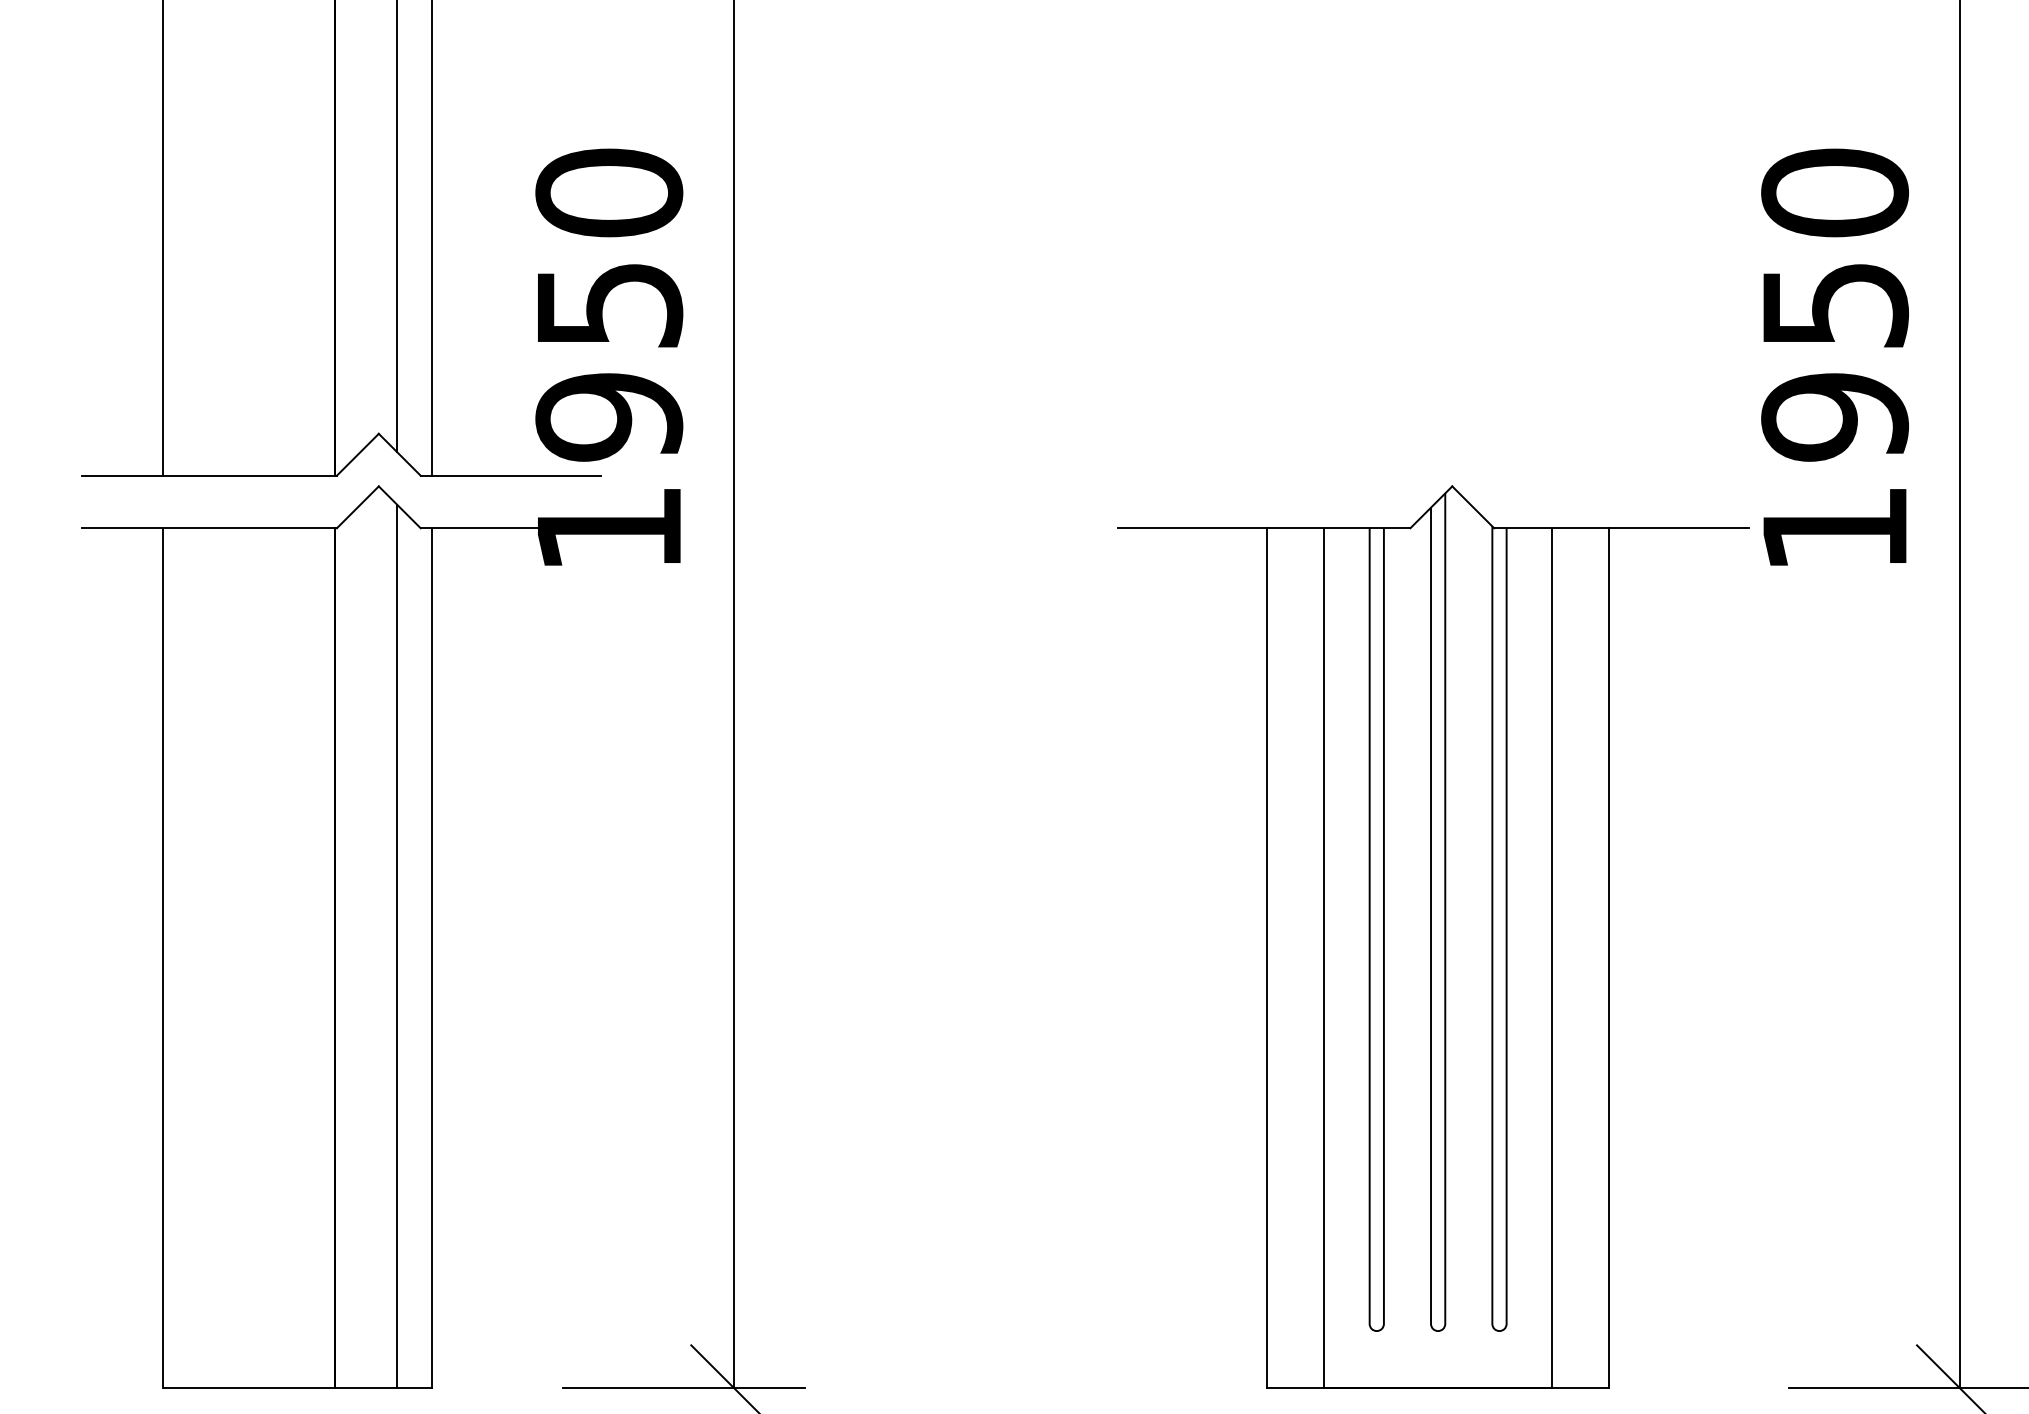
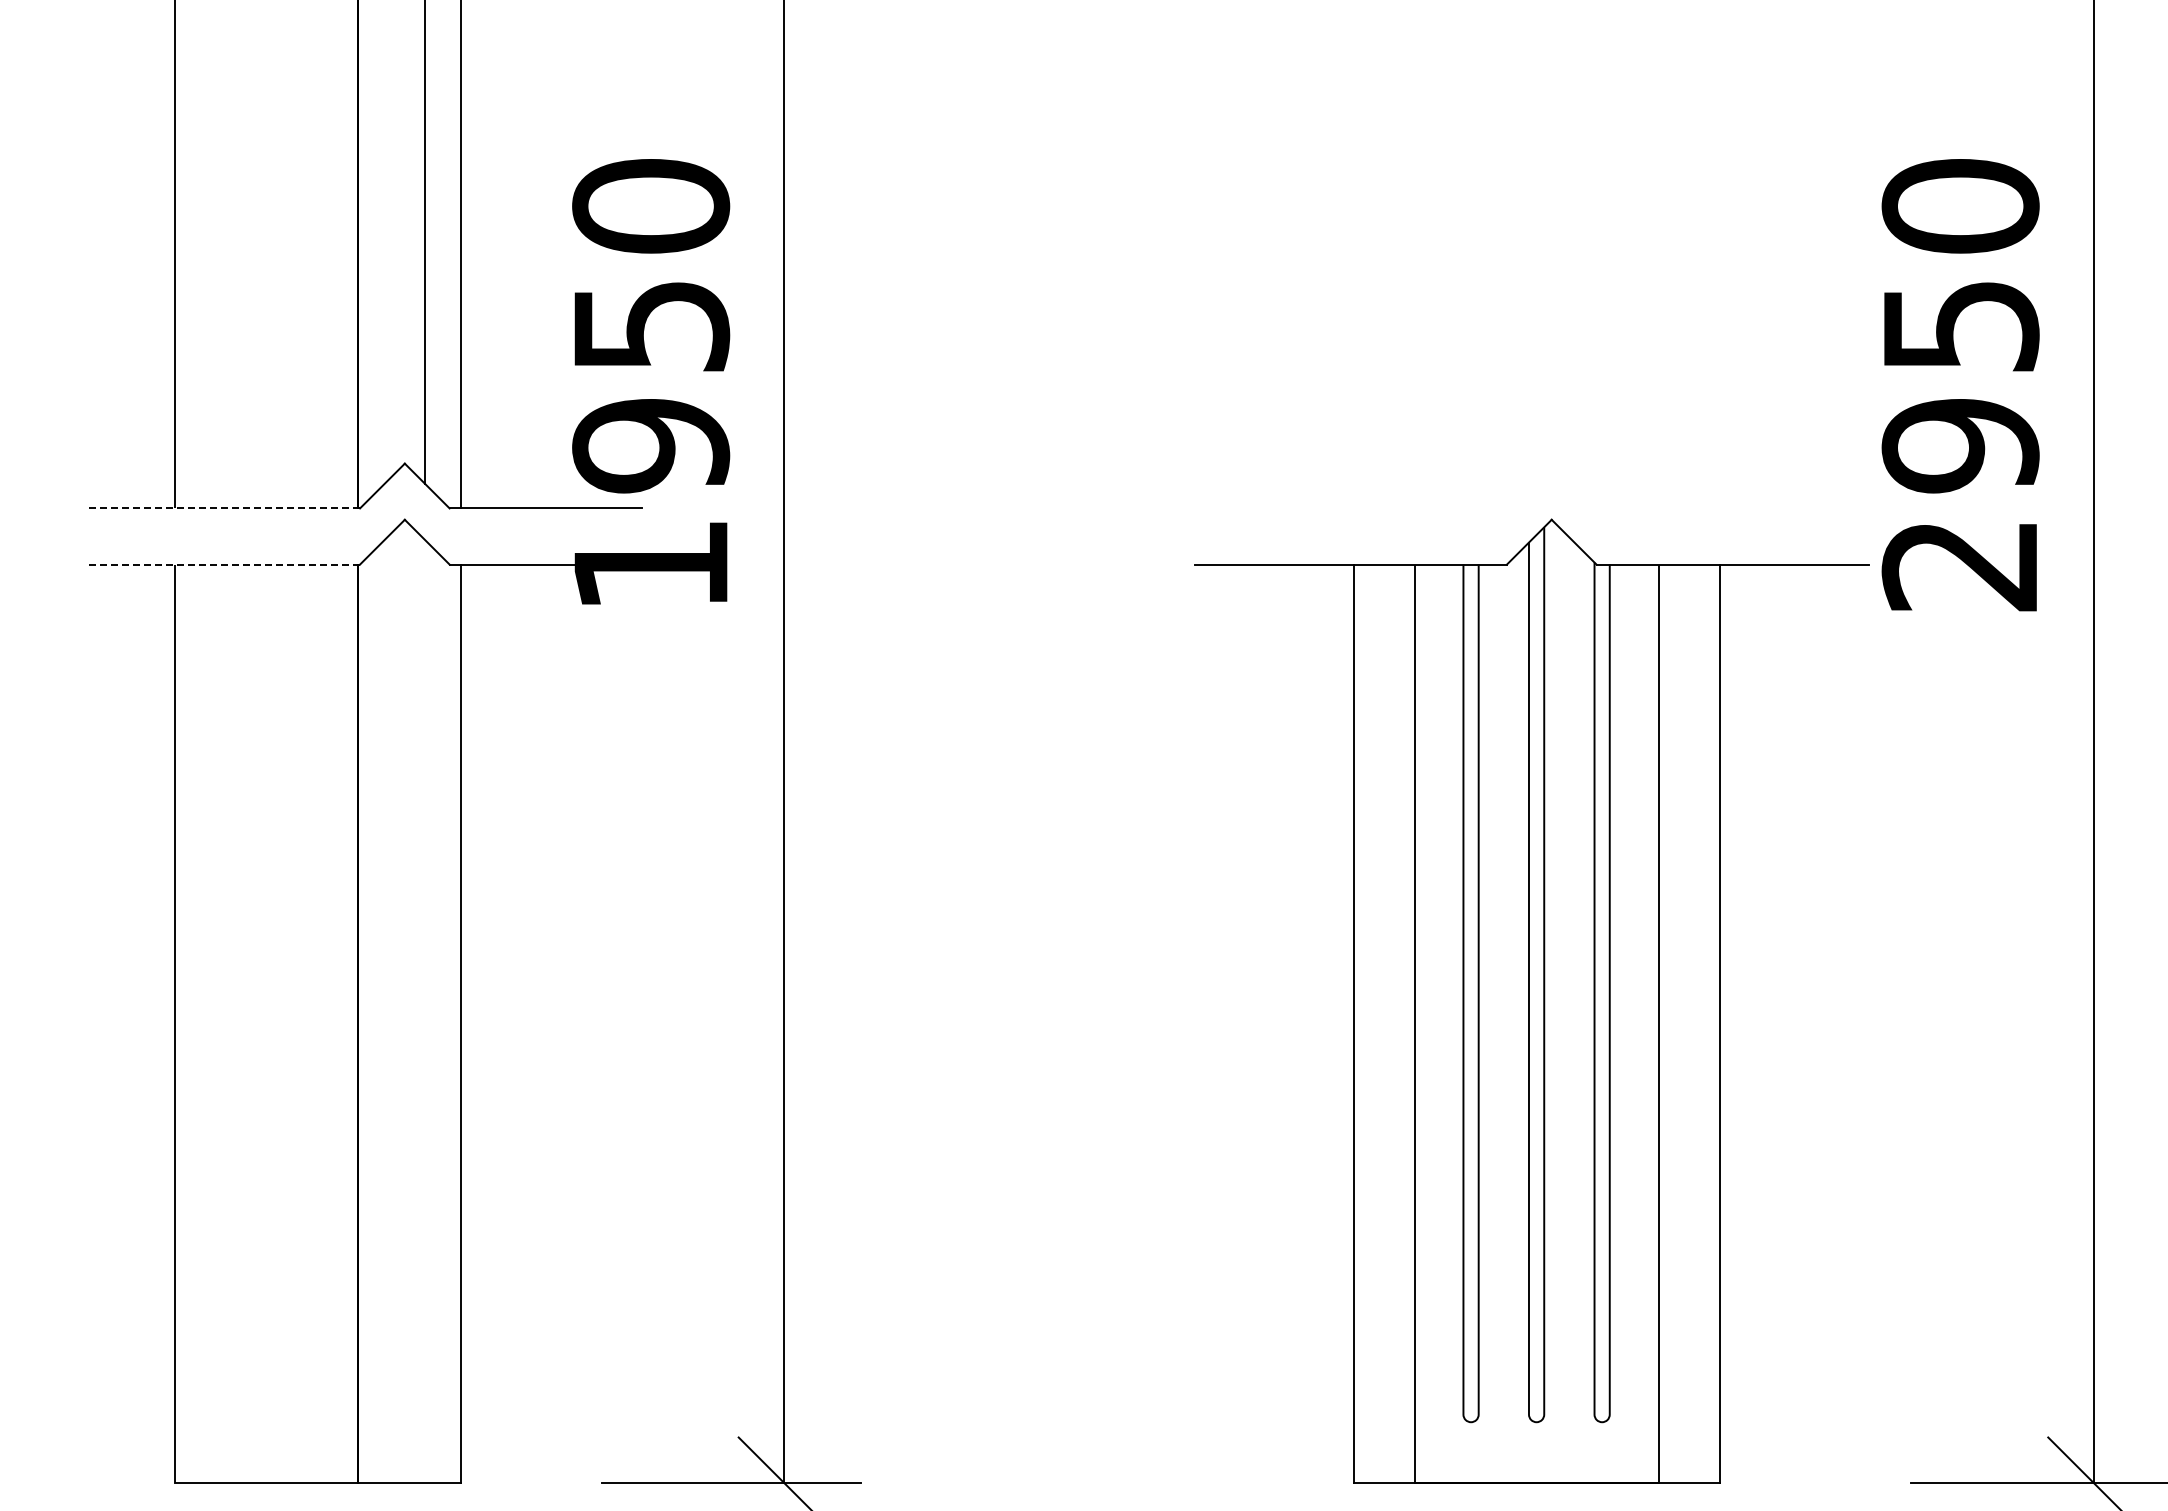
line: (209, 475) -> (223, 508), solid -> dashed
line: (209, 528) -> (223, 564), solid -> dashed
text: (1833, 530) -> (1958, 566), 1950 -> 2950
line: (397, 946) -> (424, 1011), removed

